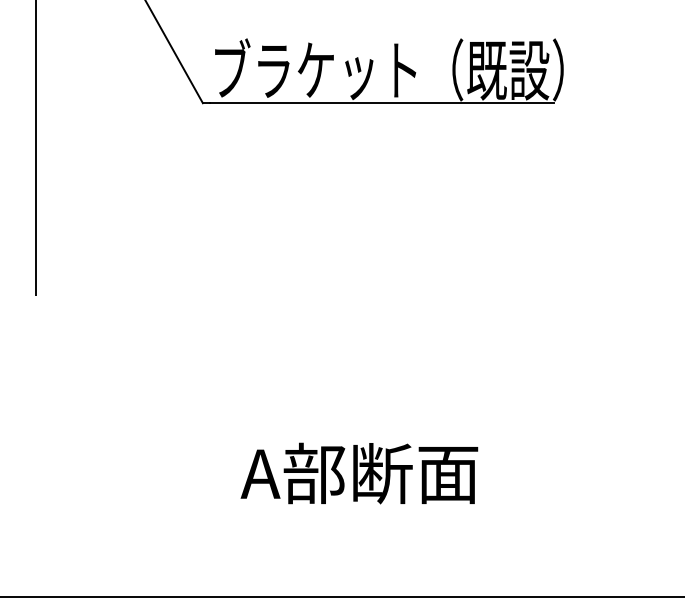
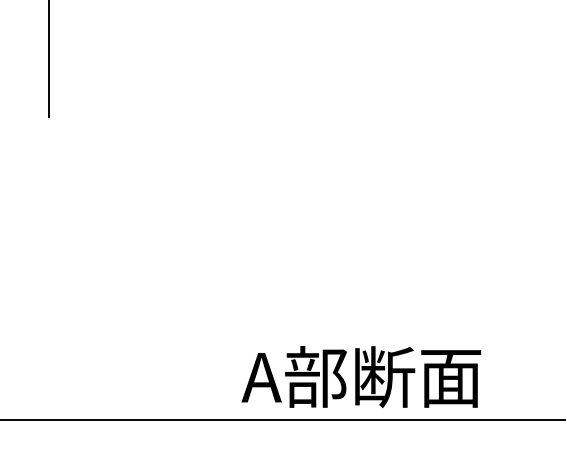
text: (359, 473) -> (361, 376), moved

